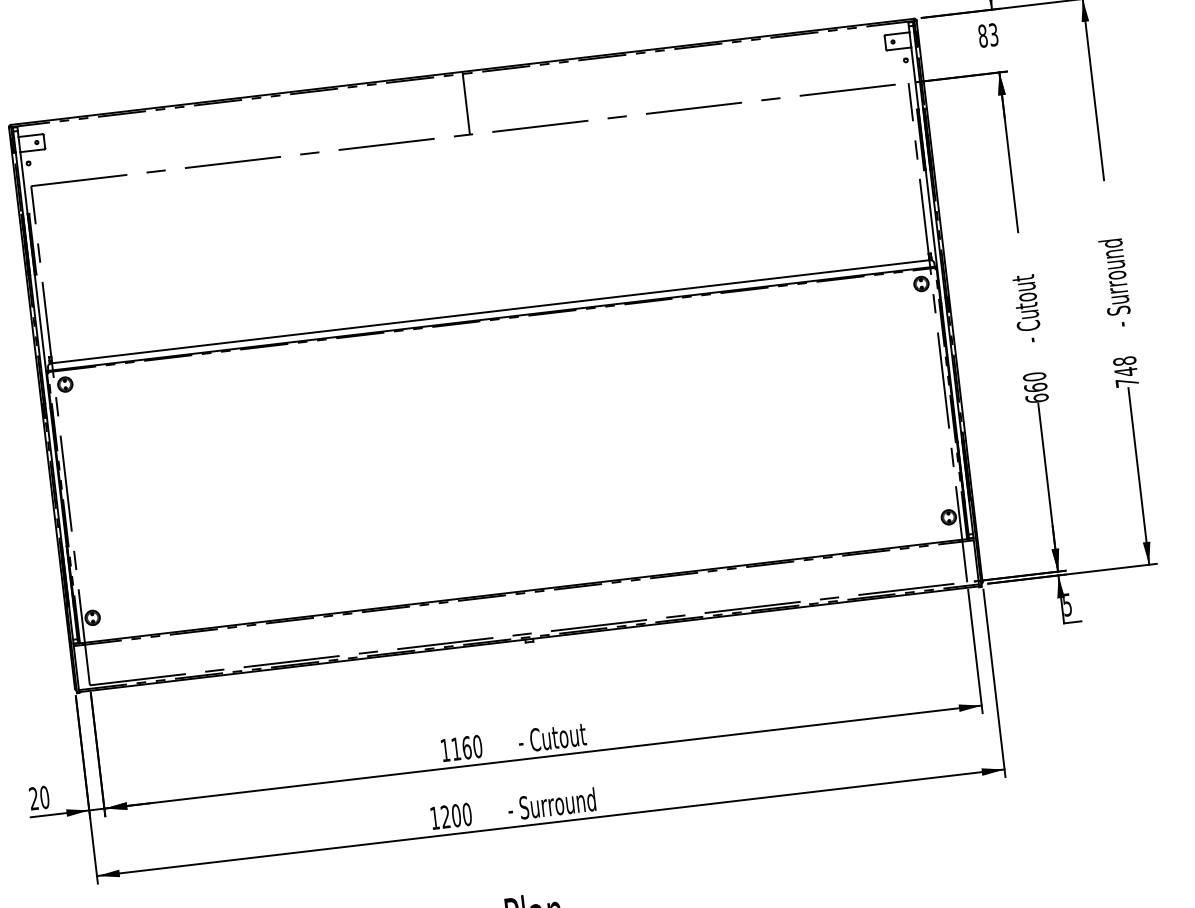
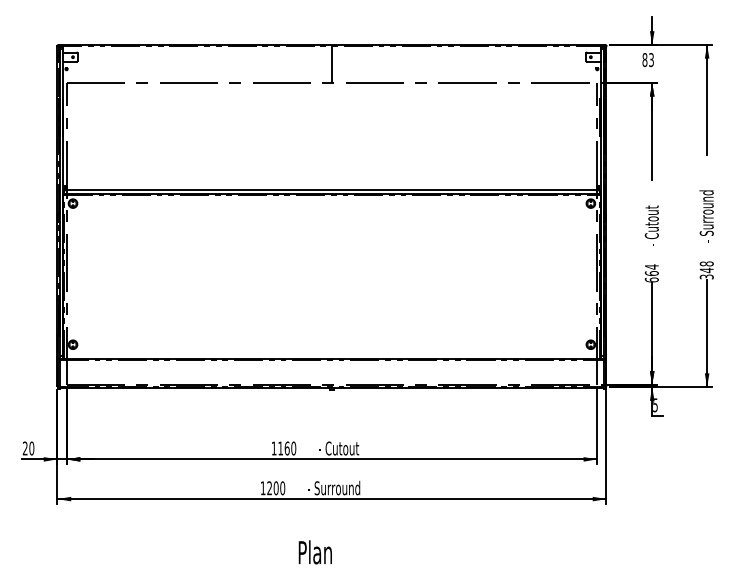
text: (1033, 376) -> (651, 266), 660 -> 664
text: (1126, 382) -> (706, 276), 748 -> 348

